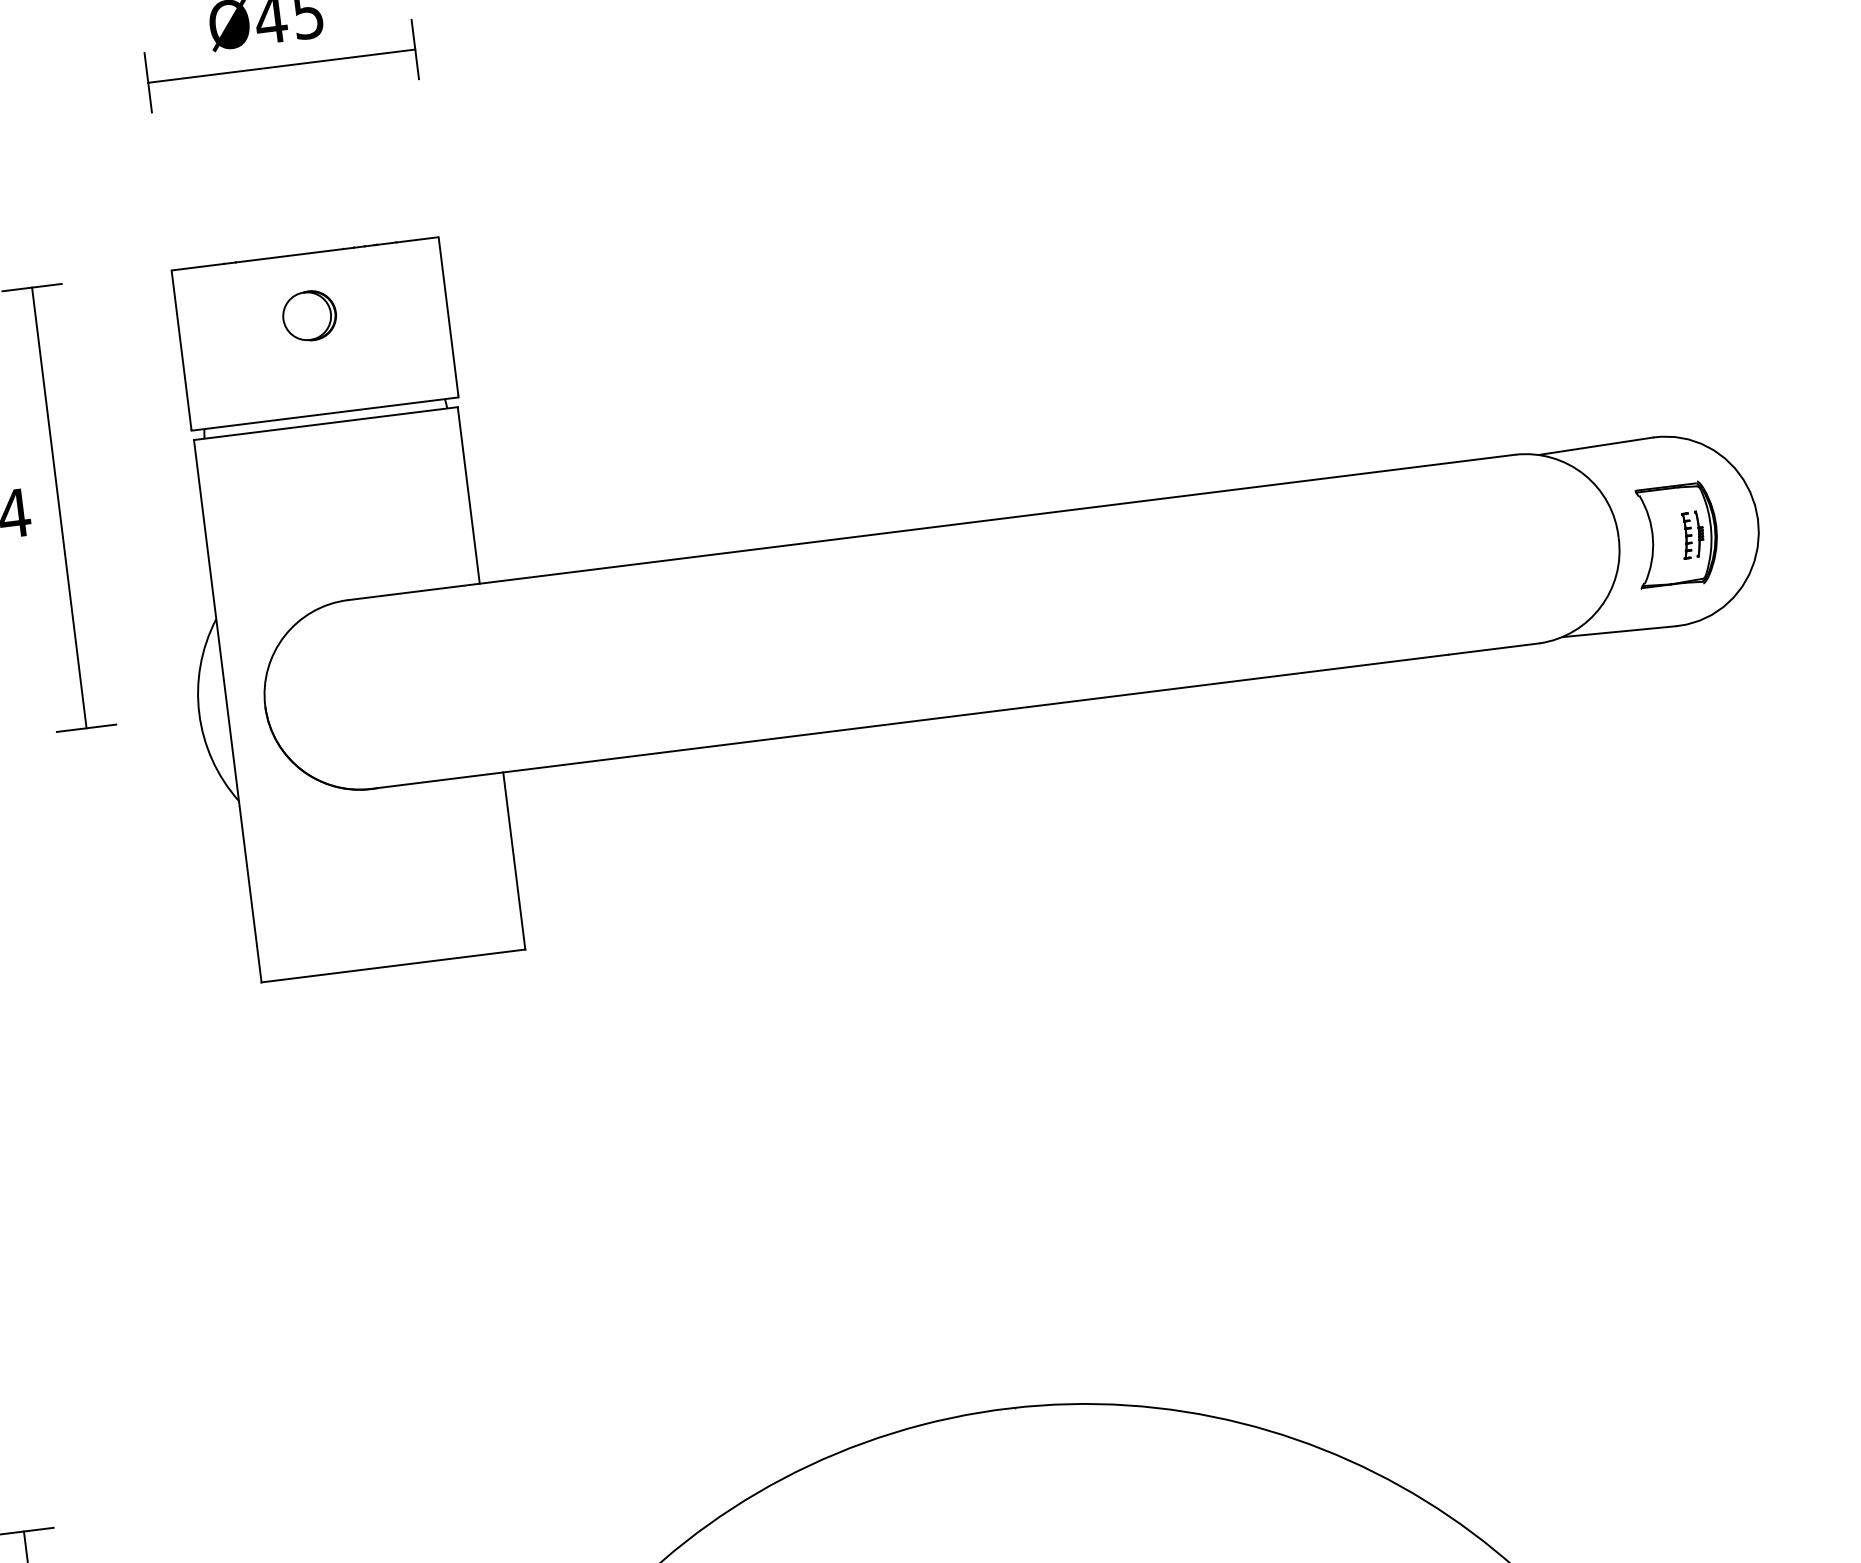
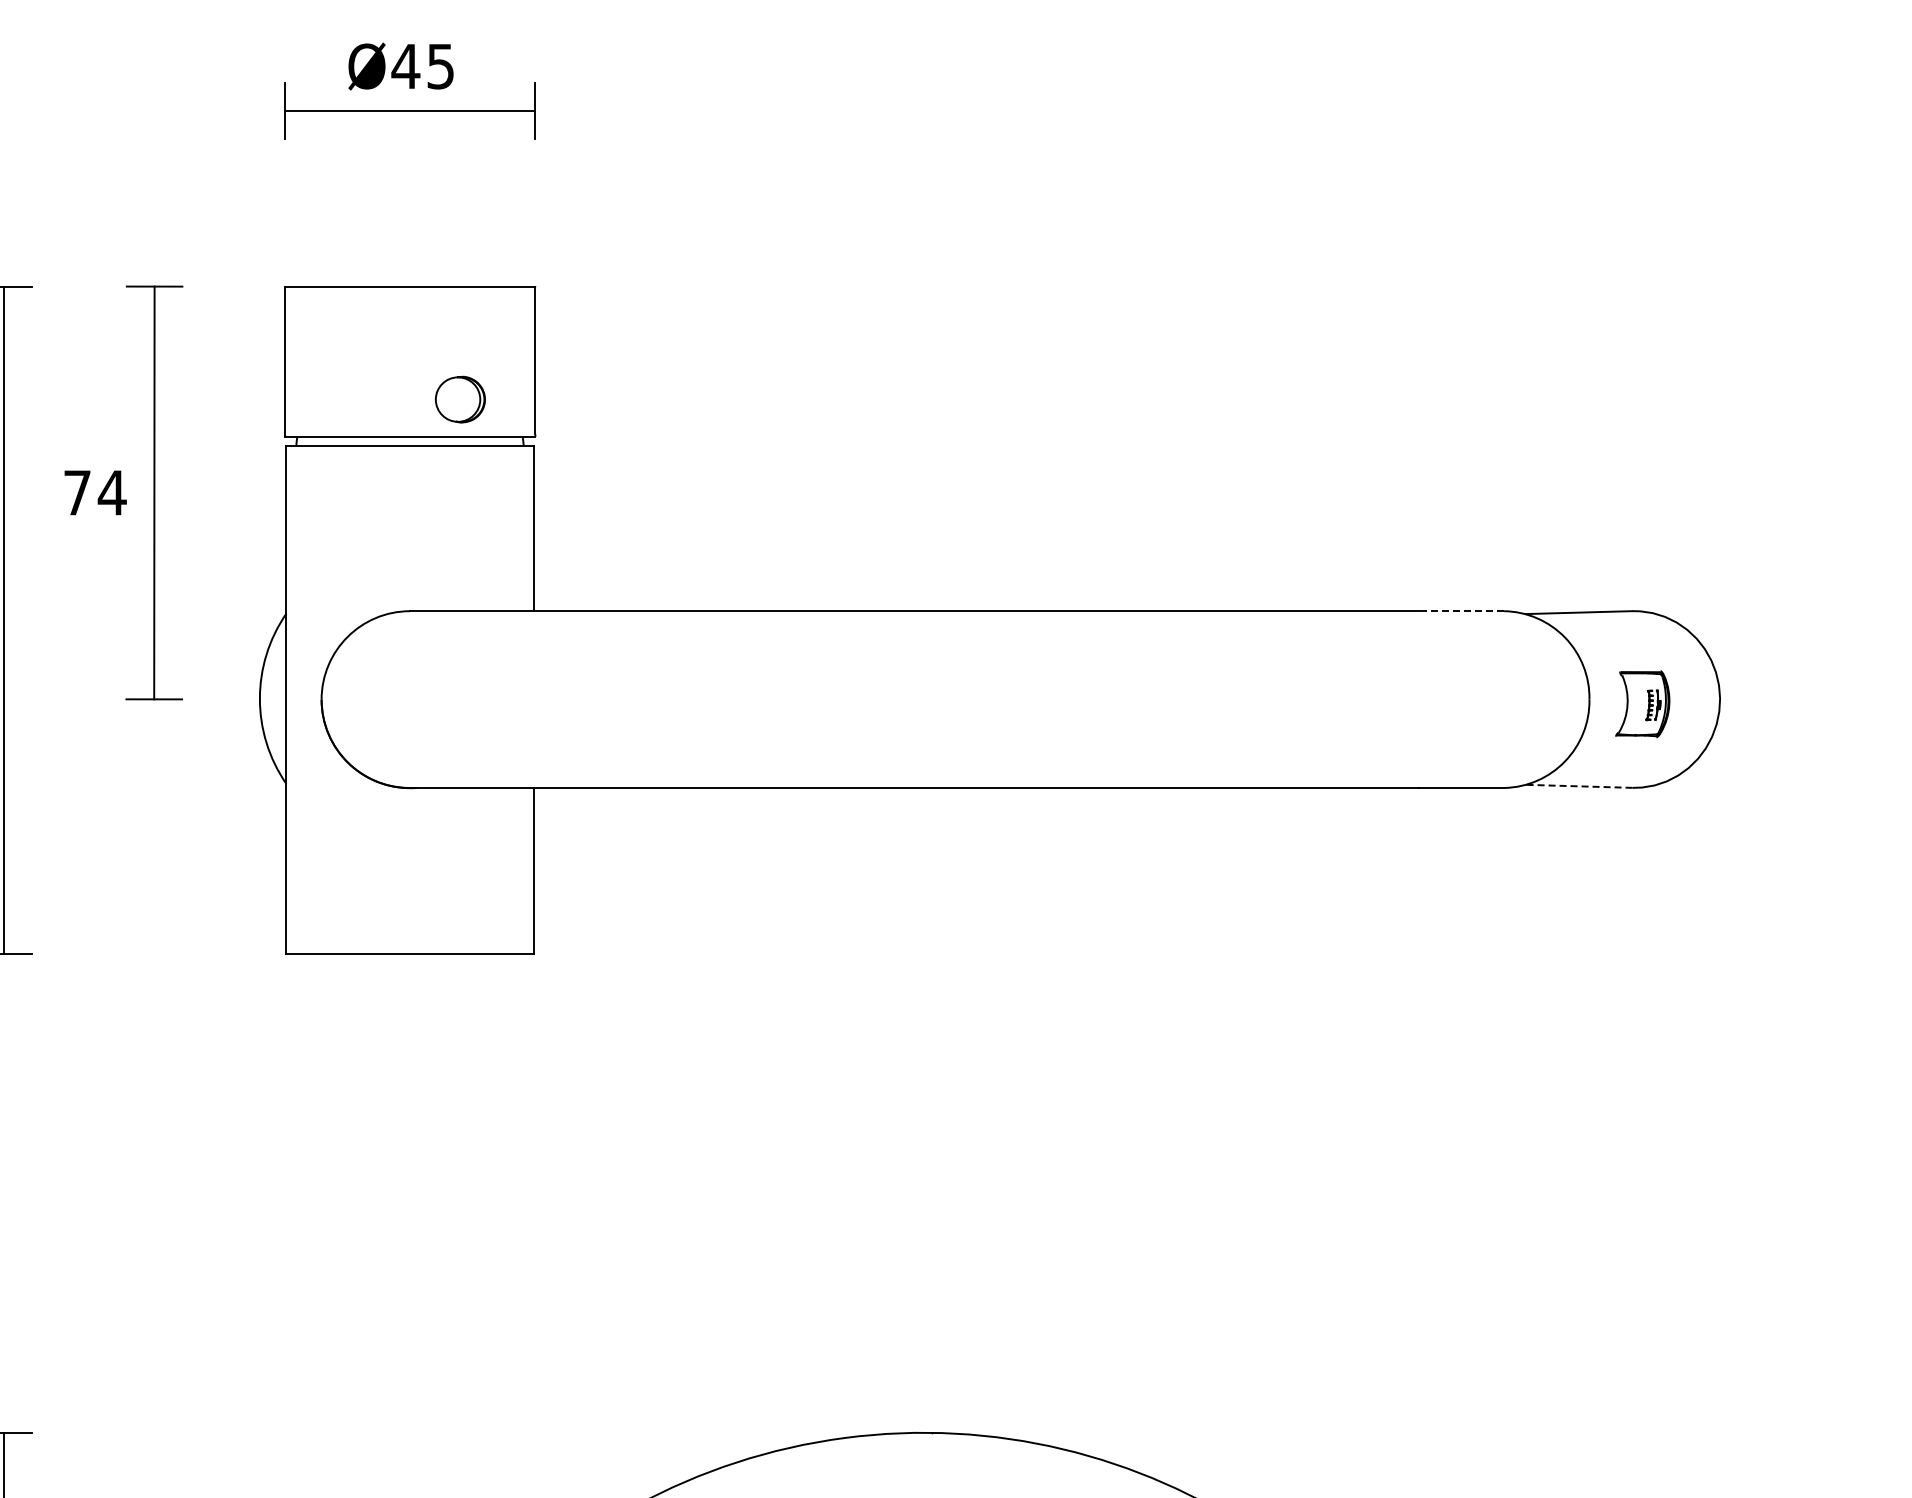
part: (309, 315) -> (460, 399), moved
line: (1470, 460) -> (1461, 611), solid -> dashed
part: (1675, 535) -> (1642, 704), size x0.7
line: (1619, 631) -> (1579, 786), solid -> dashed

